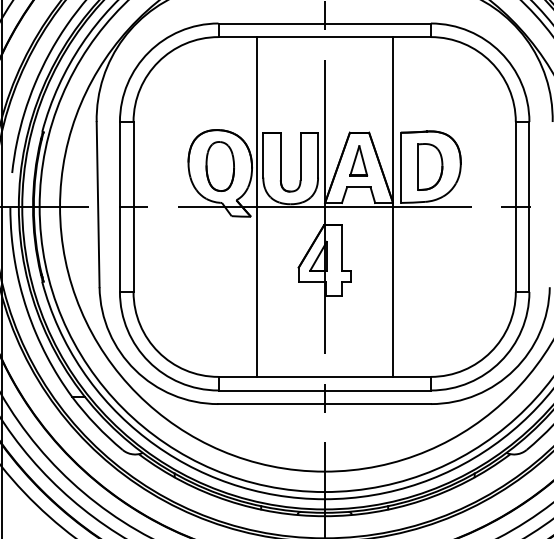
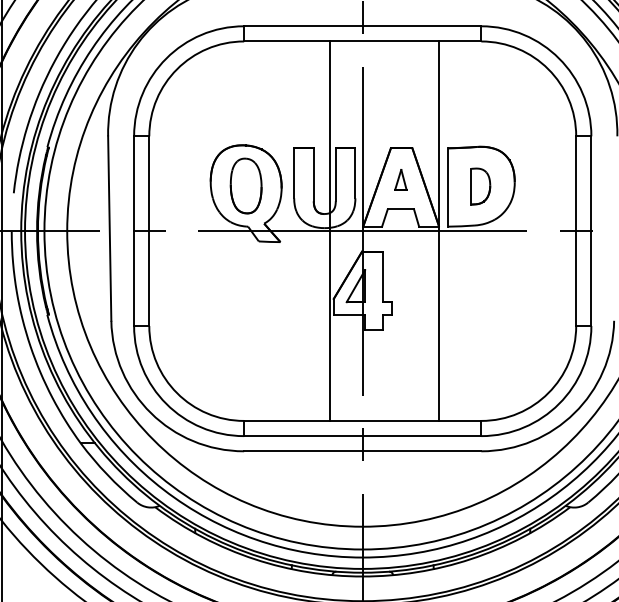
part: (358, 160) -> (400, 179), size x0.6
part: (430, 166) -> (480, 185), size x0.7
line: (256, 206) -> (330, 230), moved

